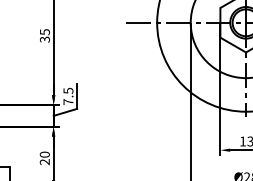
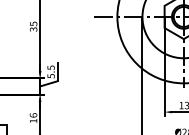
text: (68, 102) -> (51, 76), 7.5 -> 5.5
text: (44, 158) -> (33, 118), 20 -> 16

